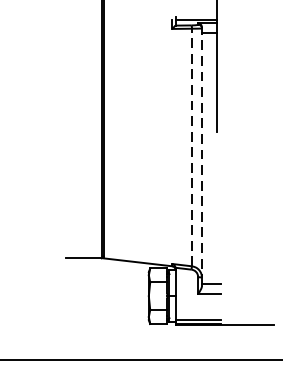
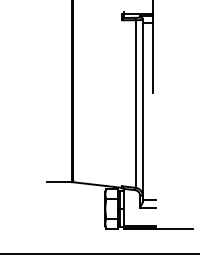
line: (191, 148) -> (135, 104), dashed -> solid
line: (201, 158) -> (142, 111), dashed -> solid

